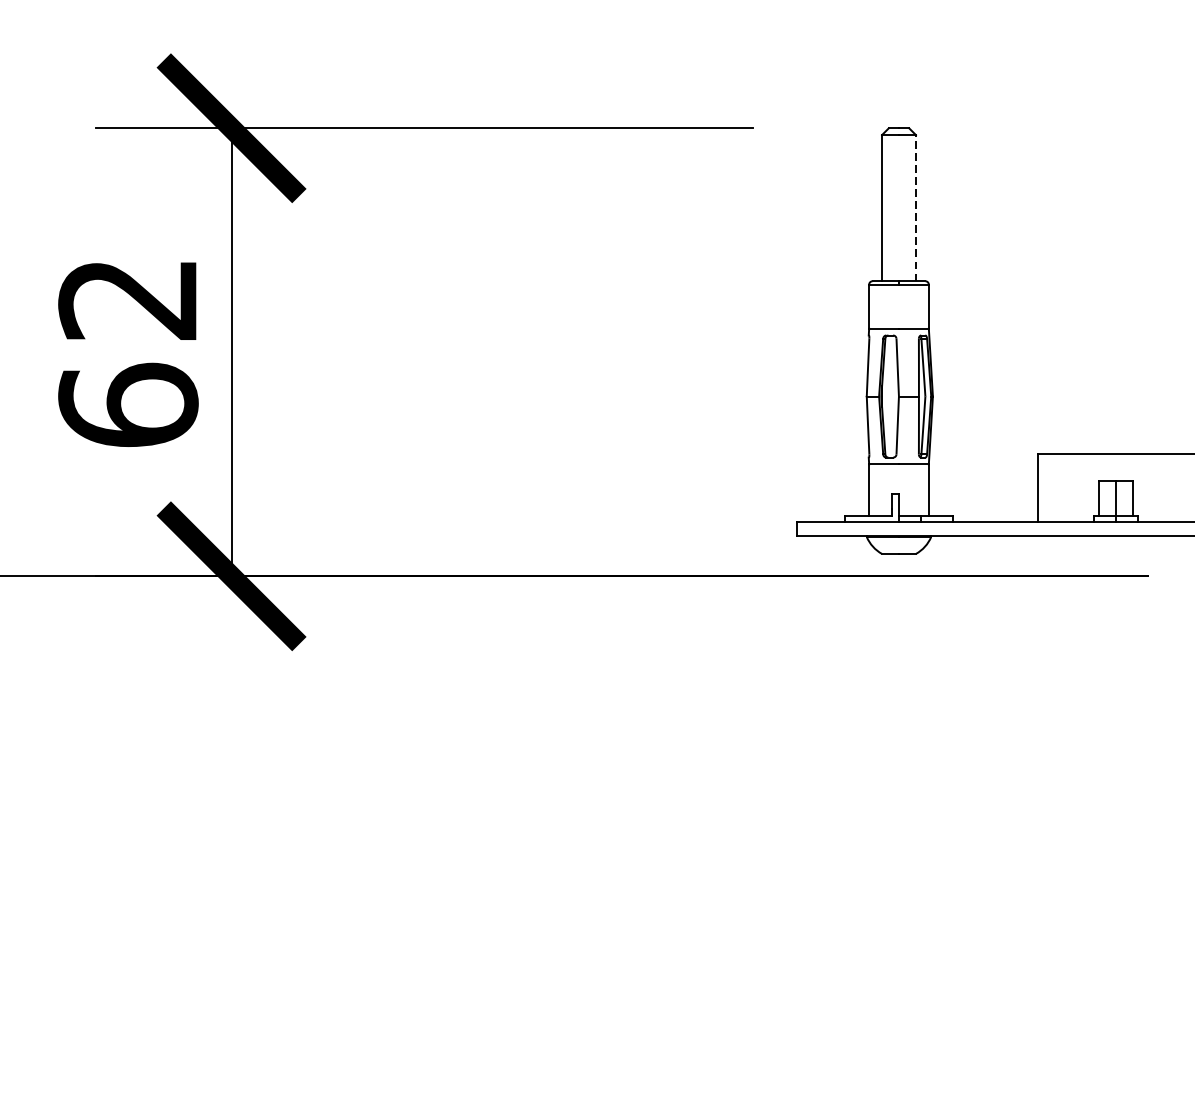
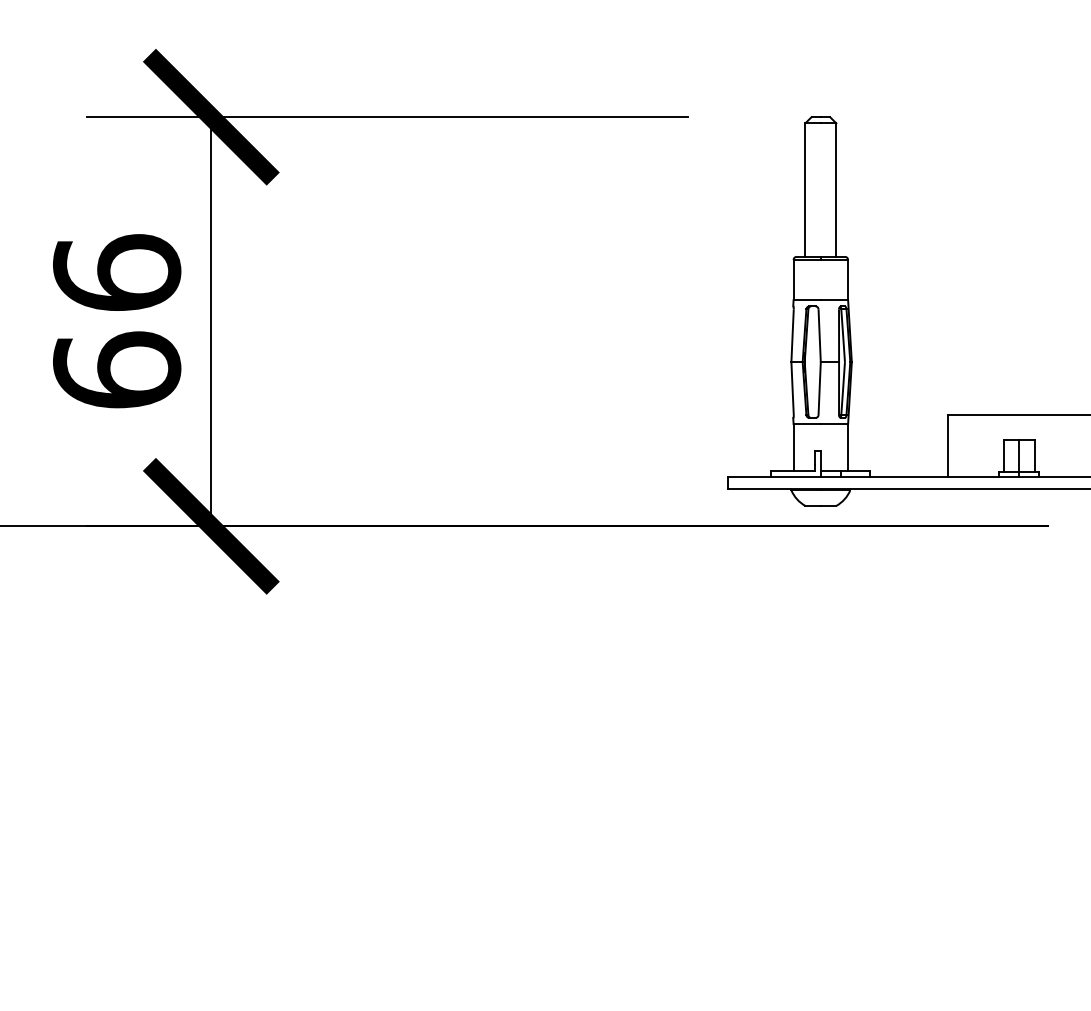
line: (916, 208) -> (836, 190), dashed -> solid
text: (128, 298) -> (117, 272), 62 -> 66

